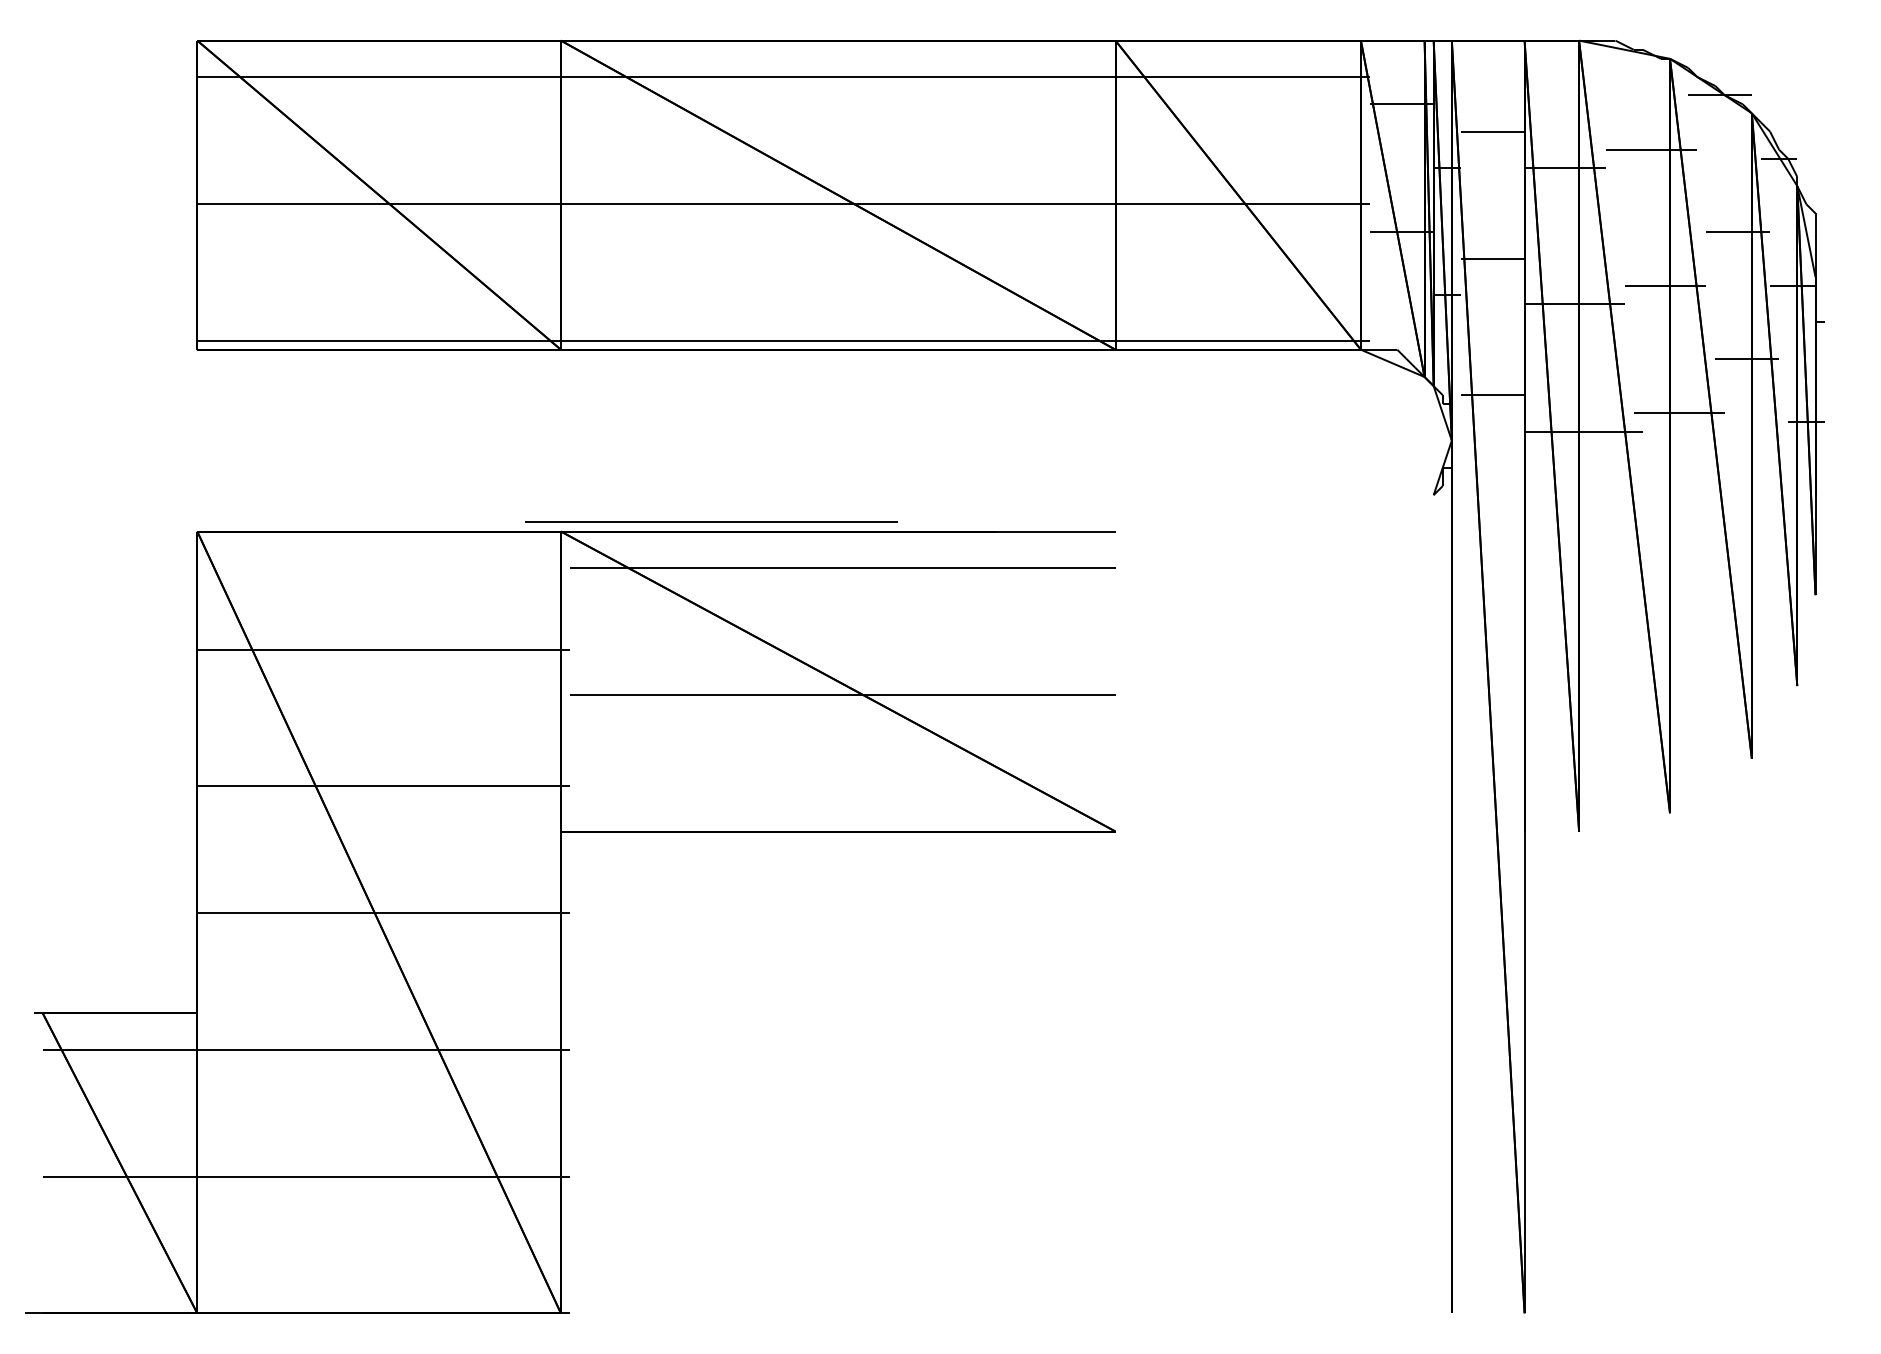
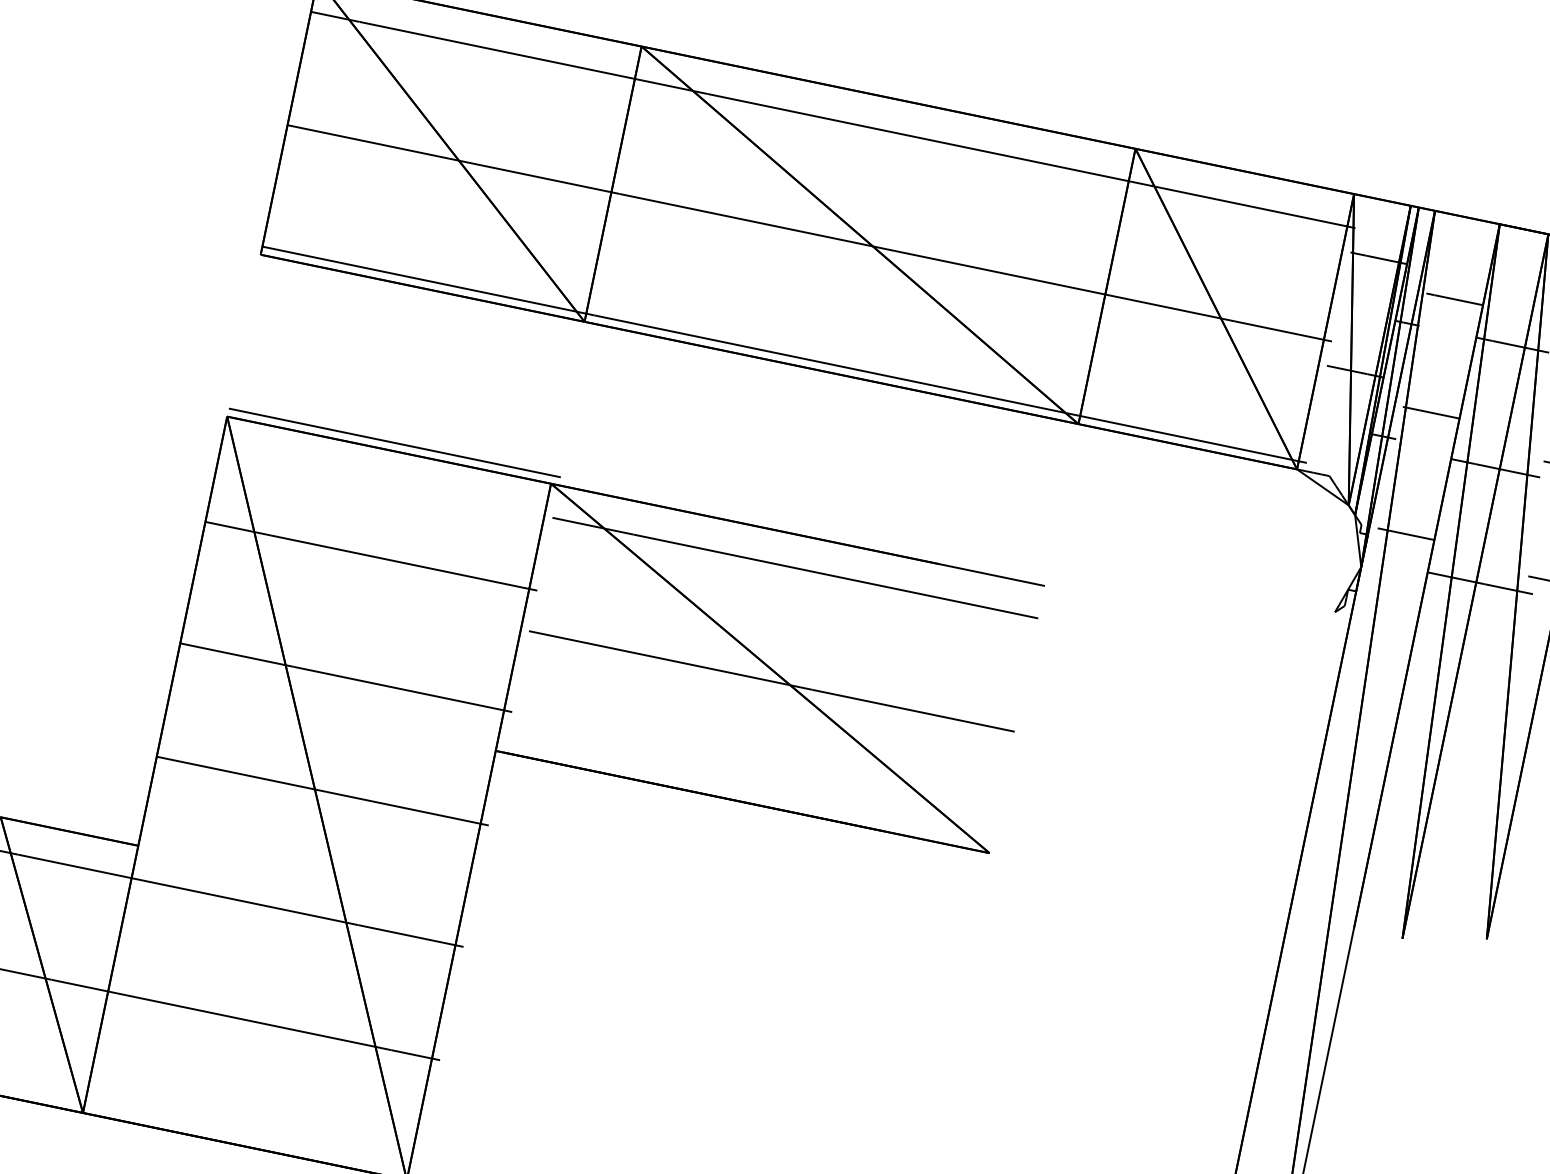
line: (711, 521) -> (394, 442), moved

